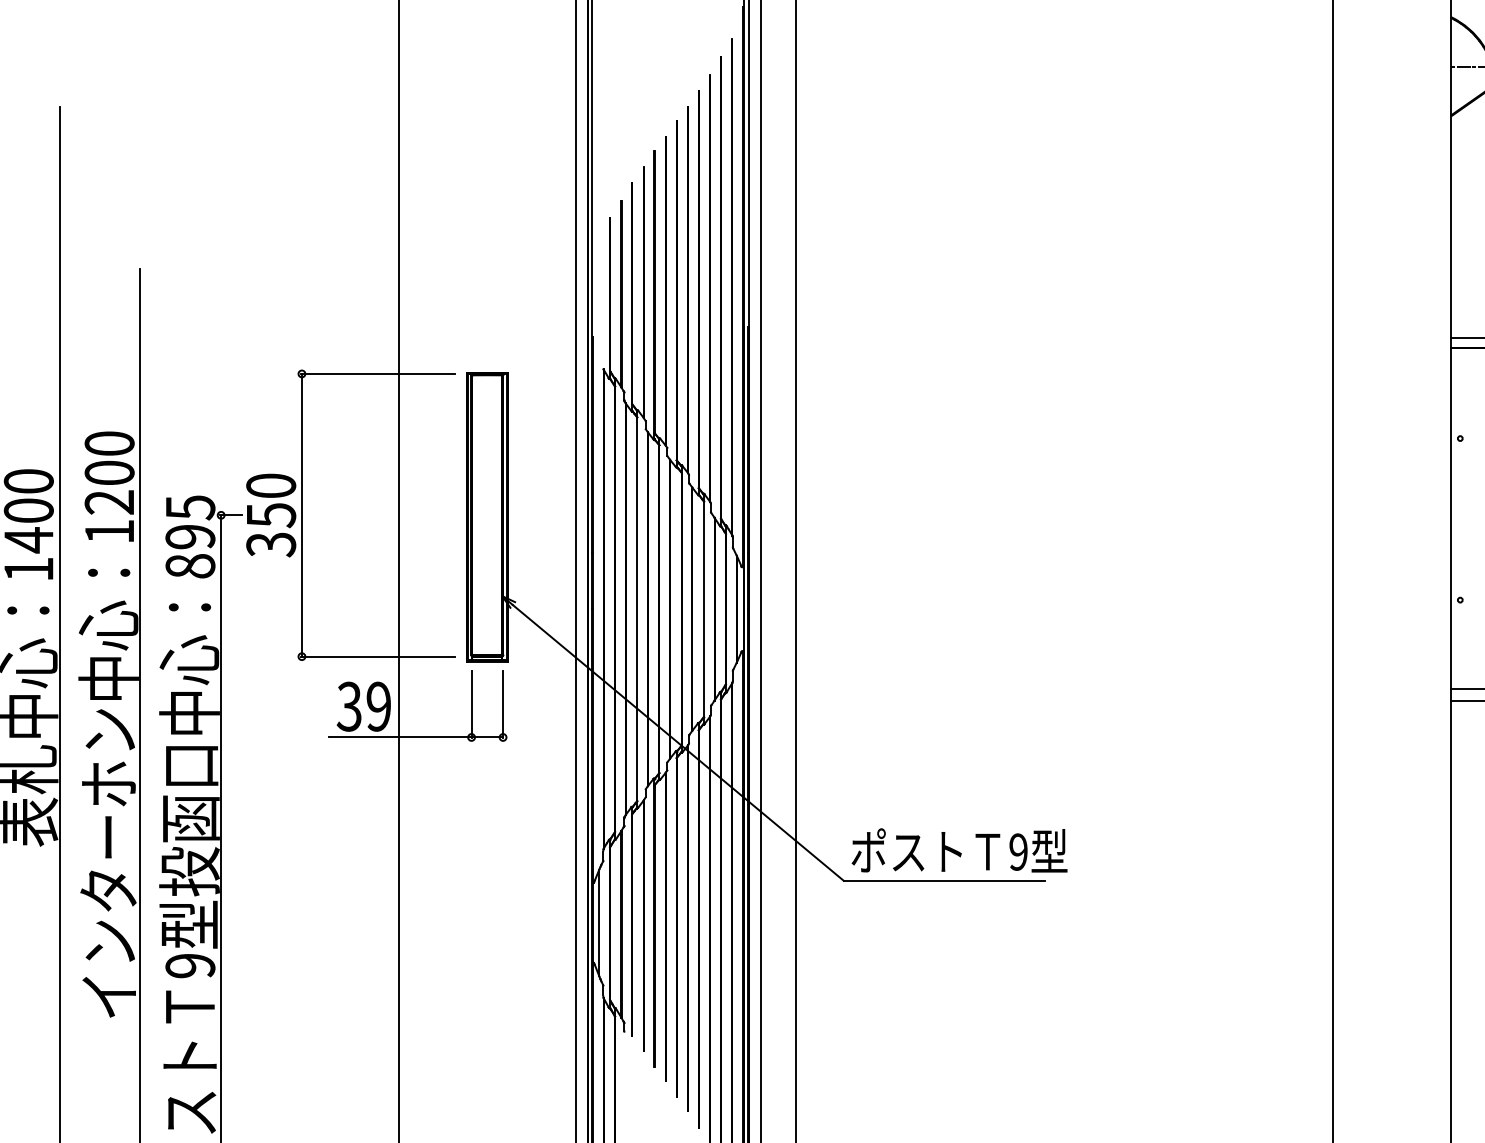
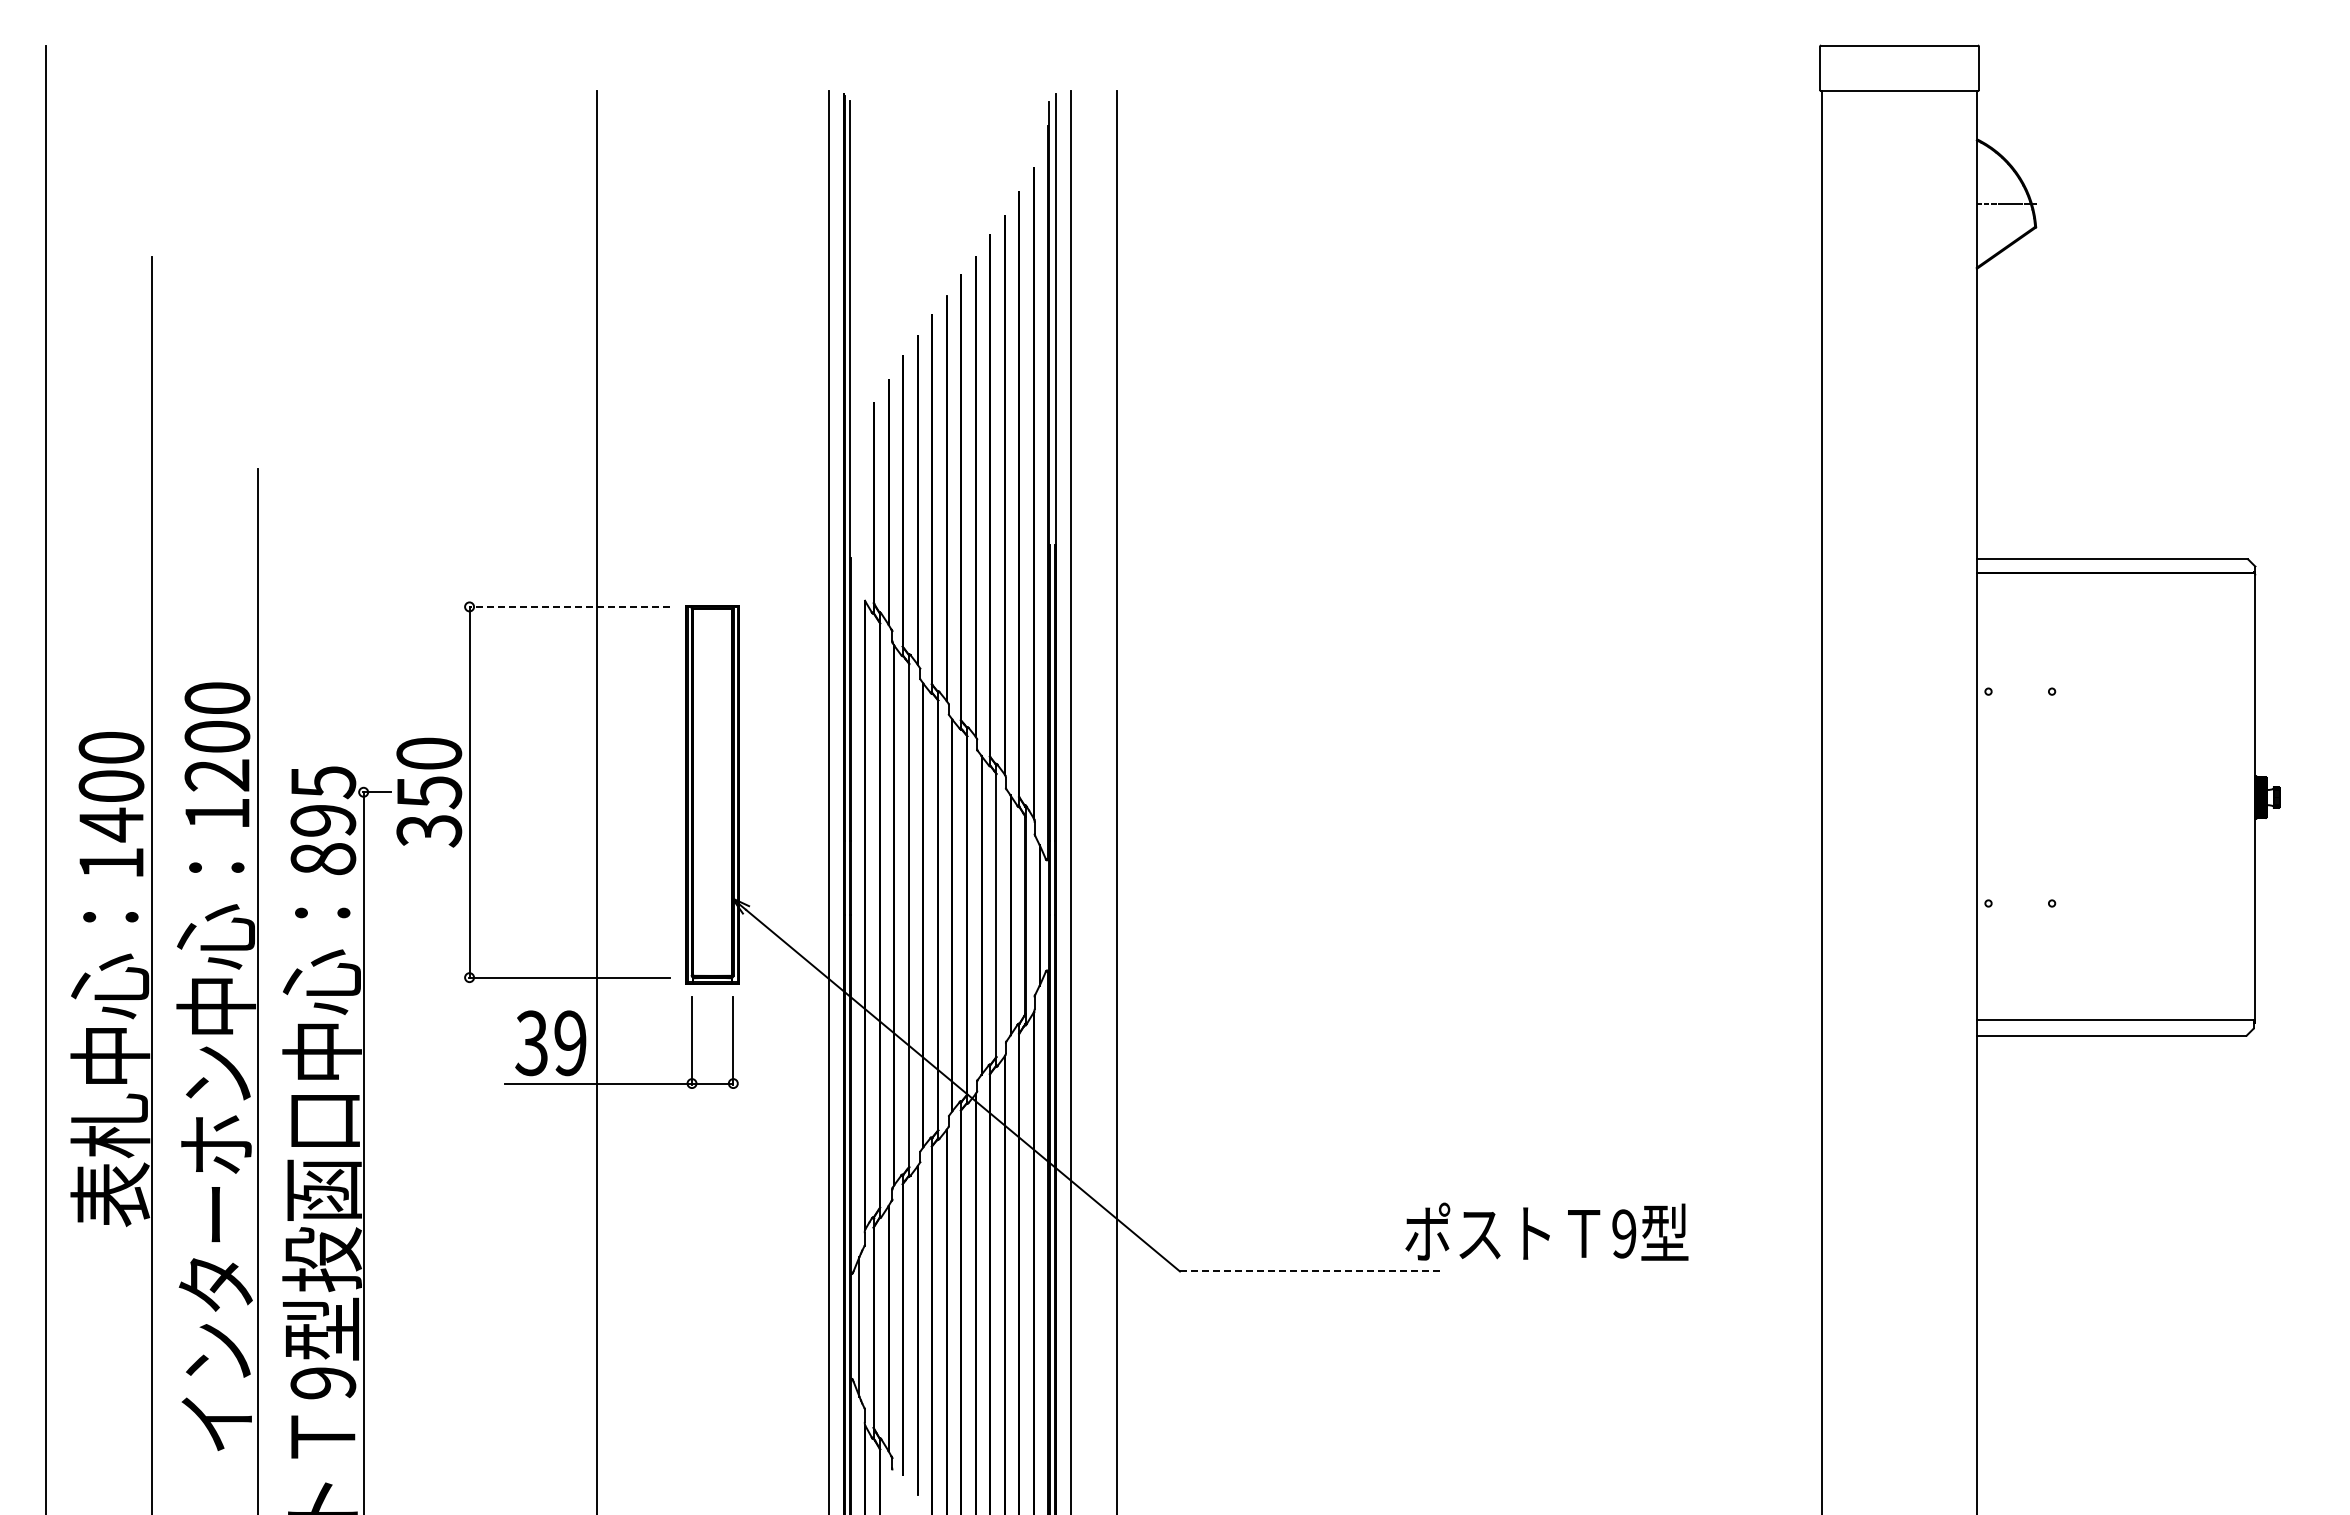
line: (378, 373) -> (569, 606), solid -> dashed
text: (959, 850) -> (1546, 1231), moved
line: (944, 880) -> (1311, 1271), solid -> dashed

